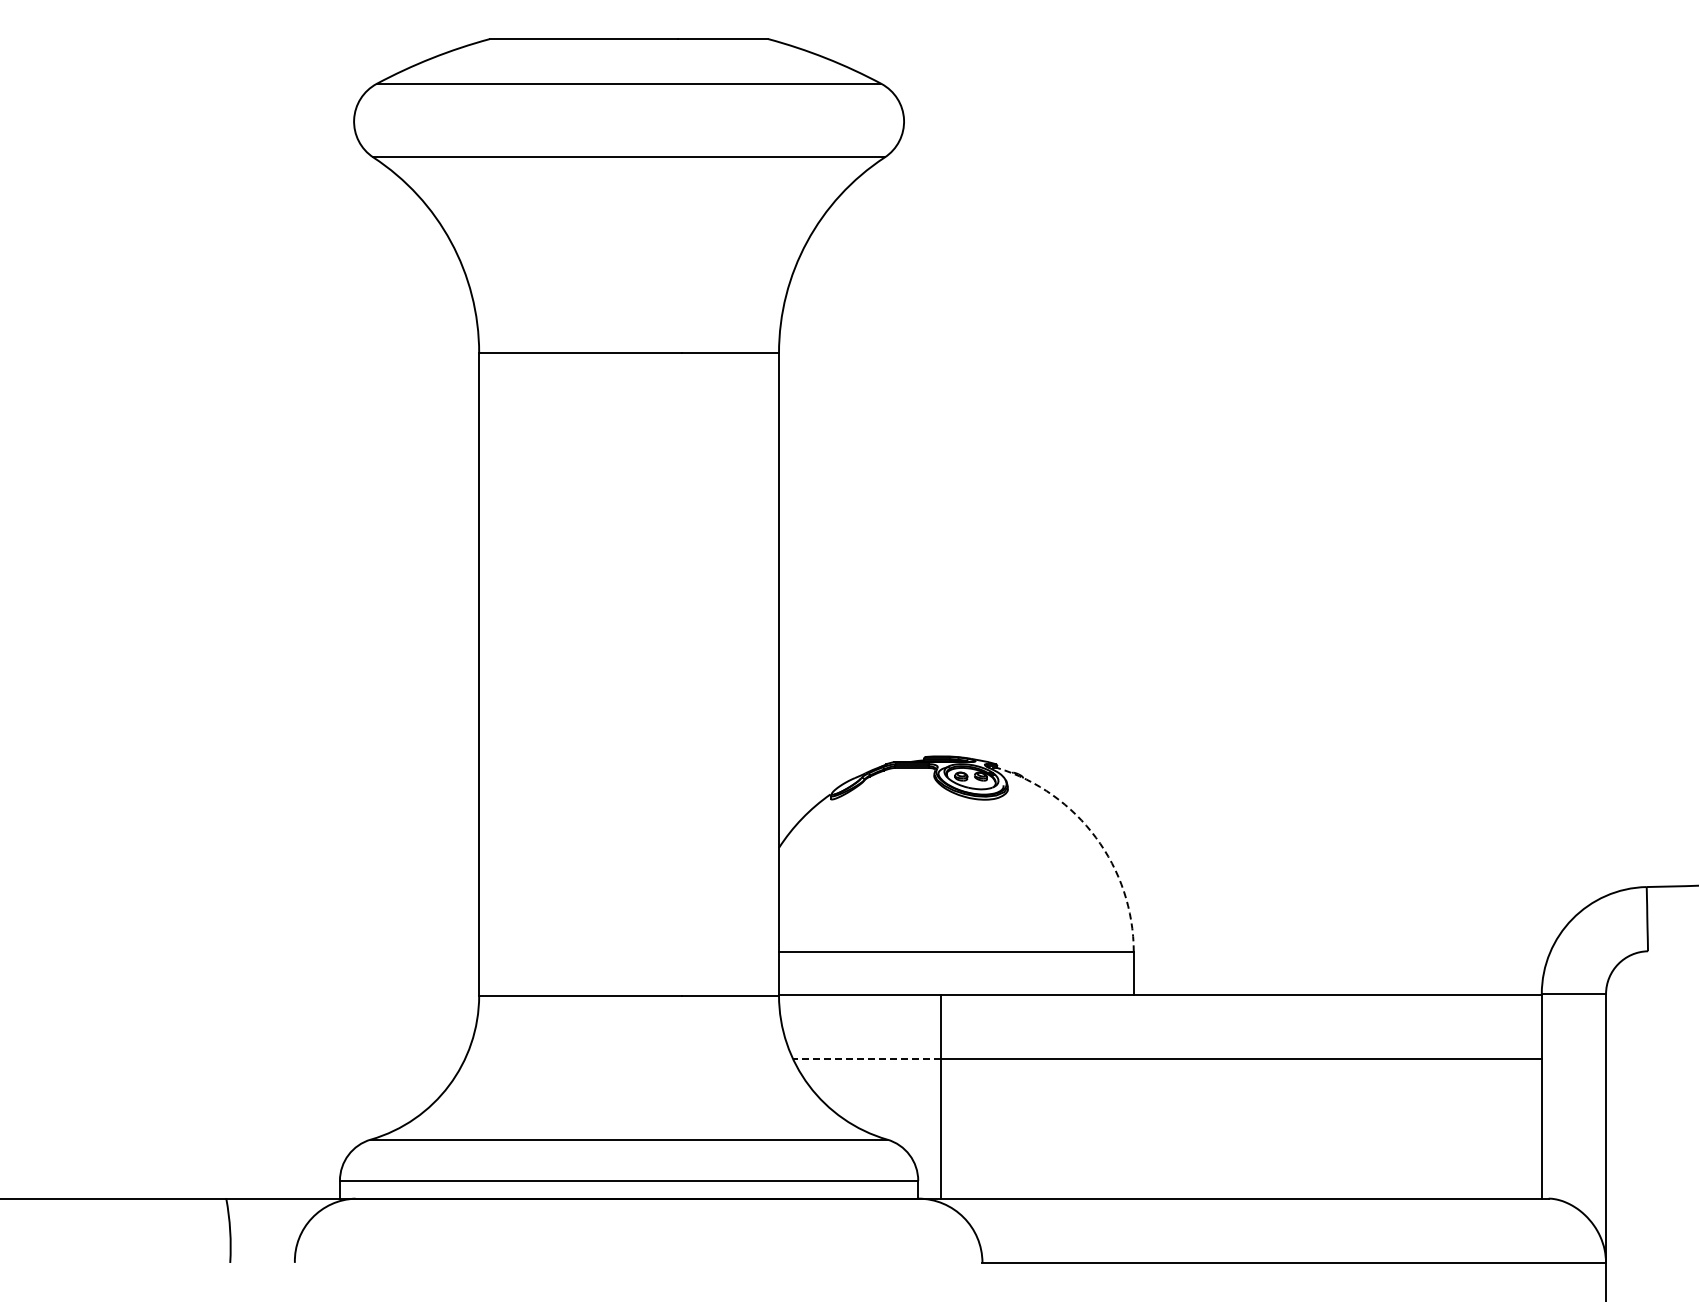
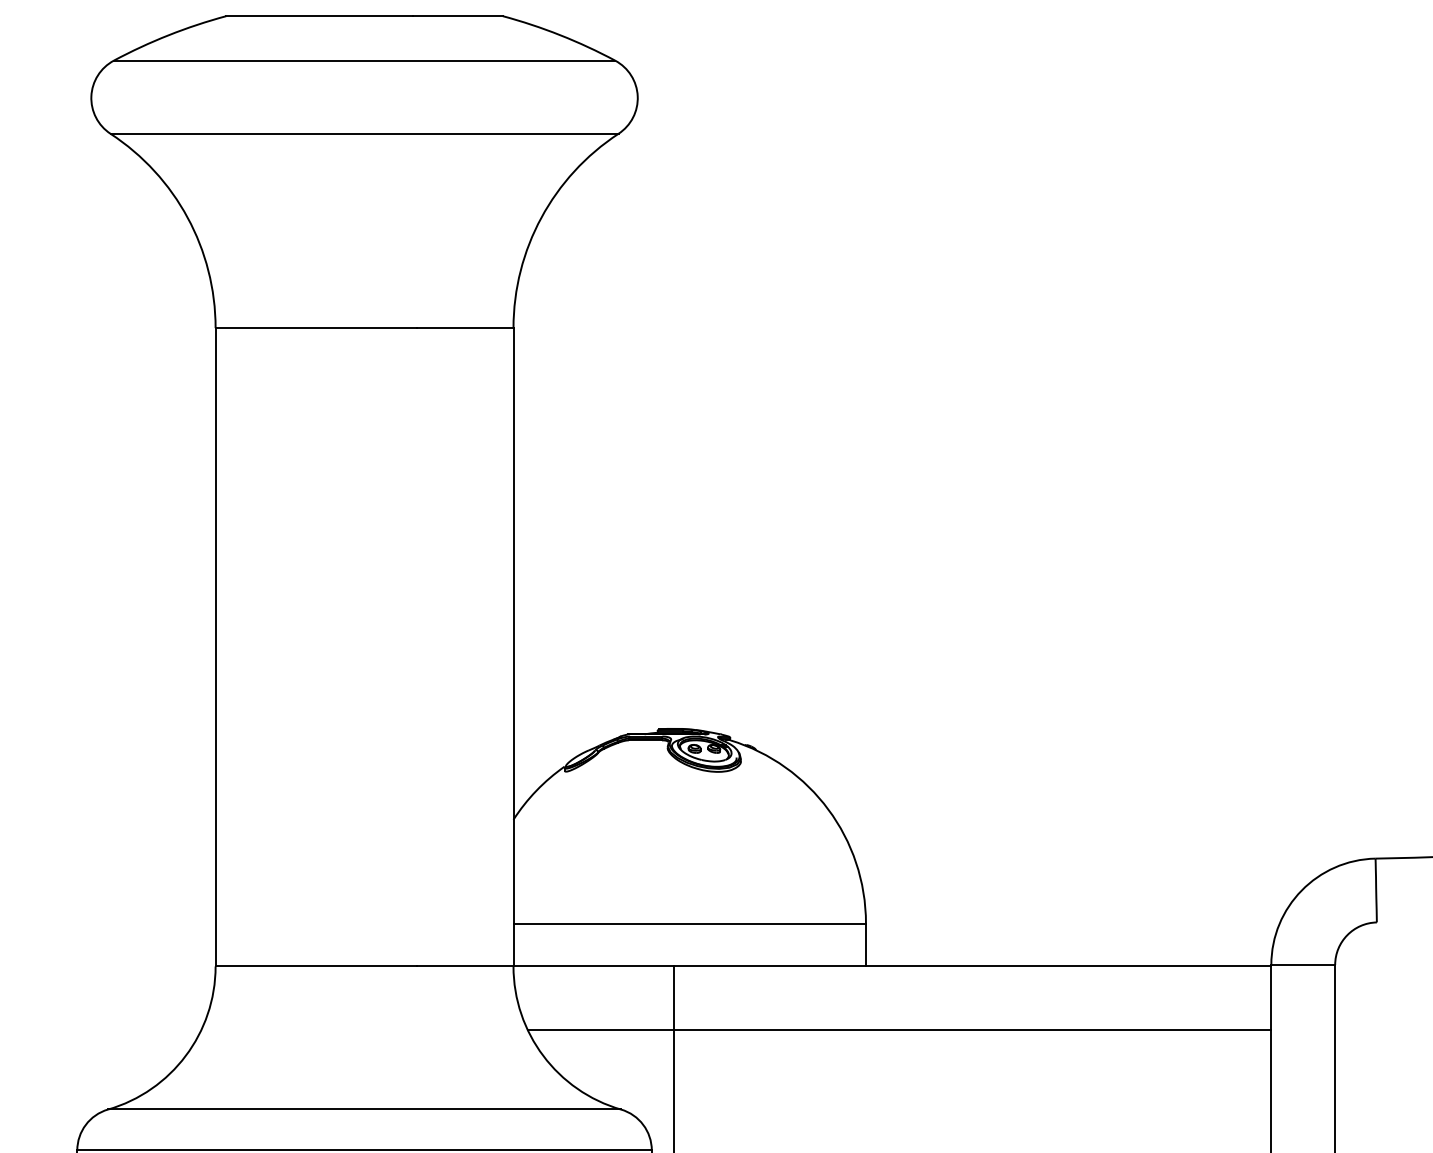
arc: (1095, 837) -> (827, 809), dashed -> solid
line: (867, 1059) -> (601, 1029), dashed -> solid

